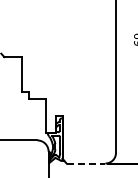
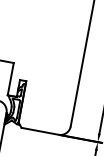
line: (86, 163) -> (40, 131), dashed -> solid

